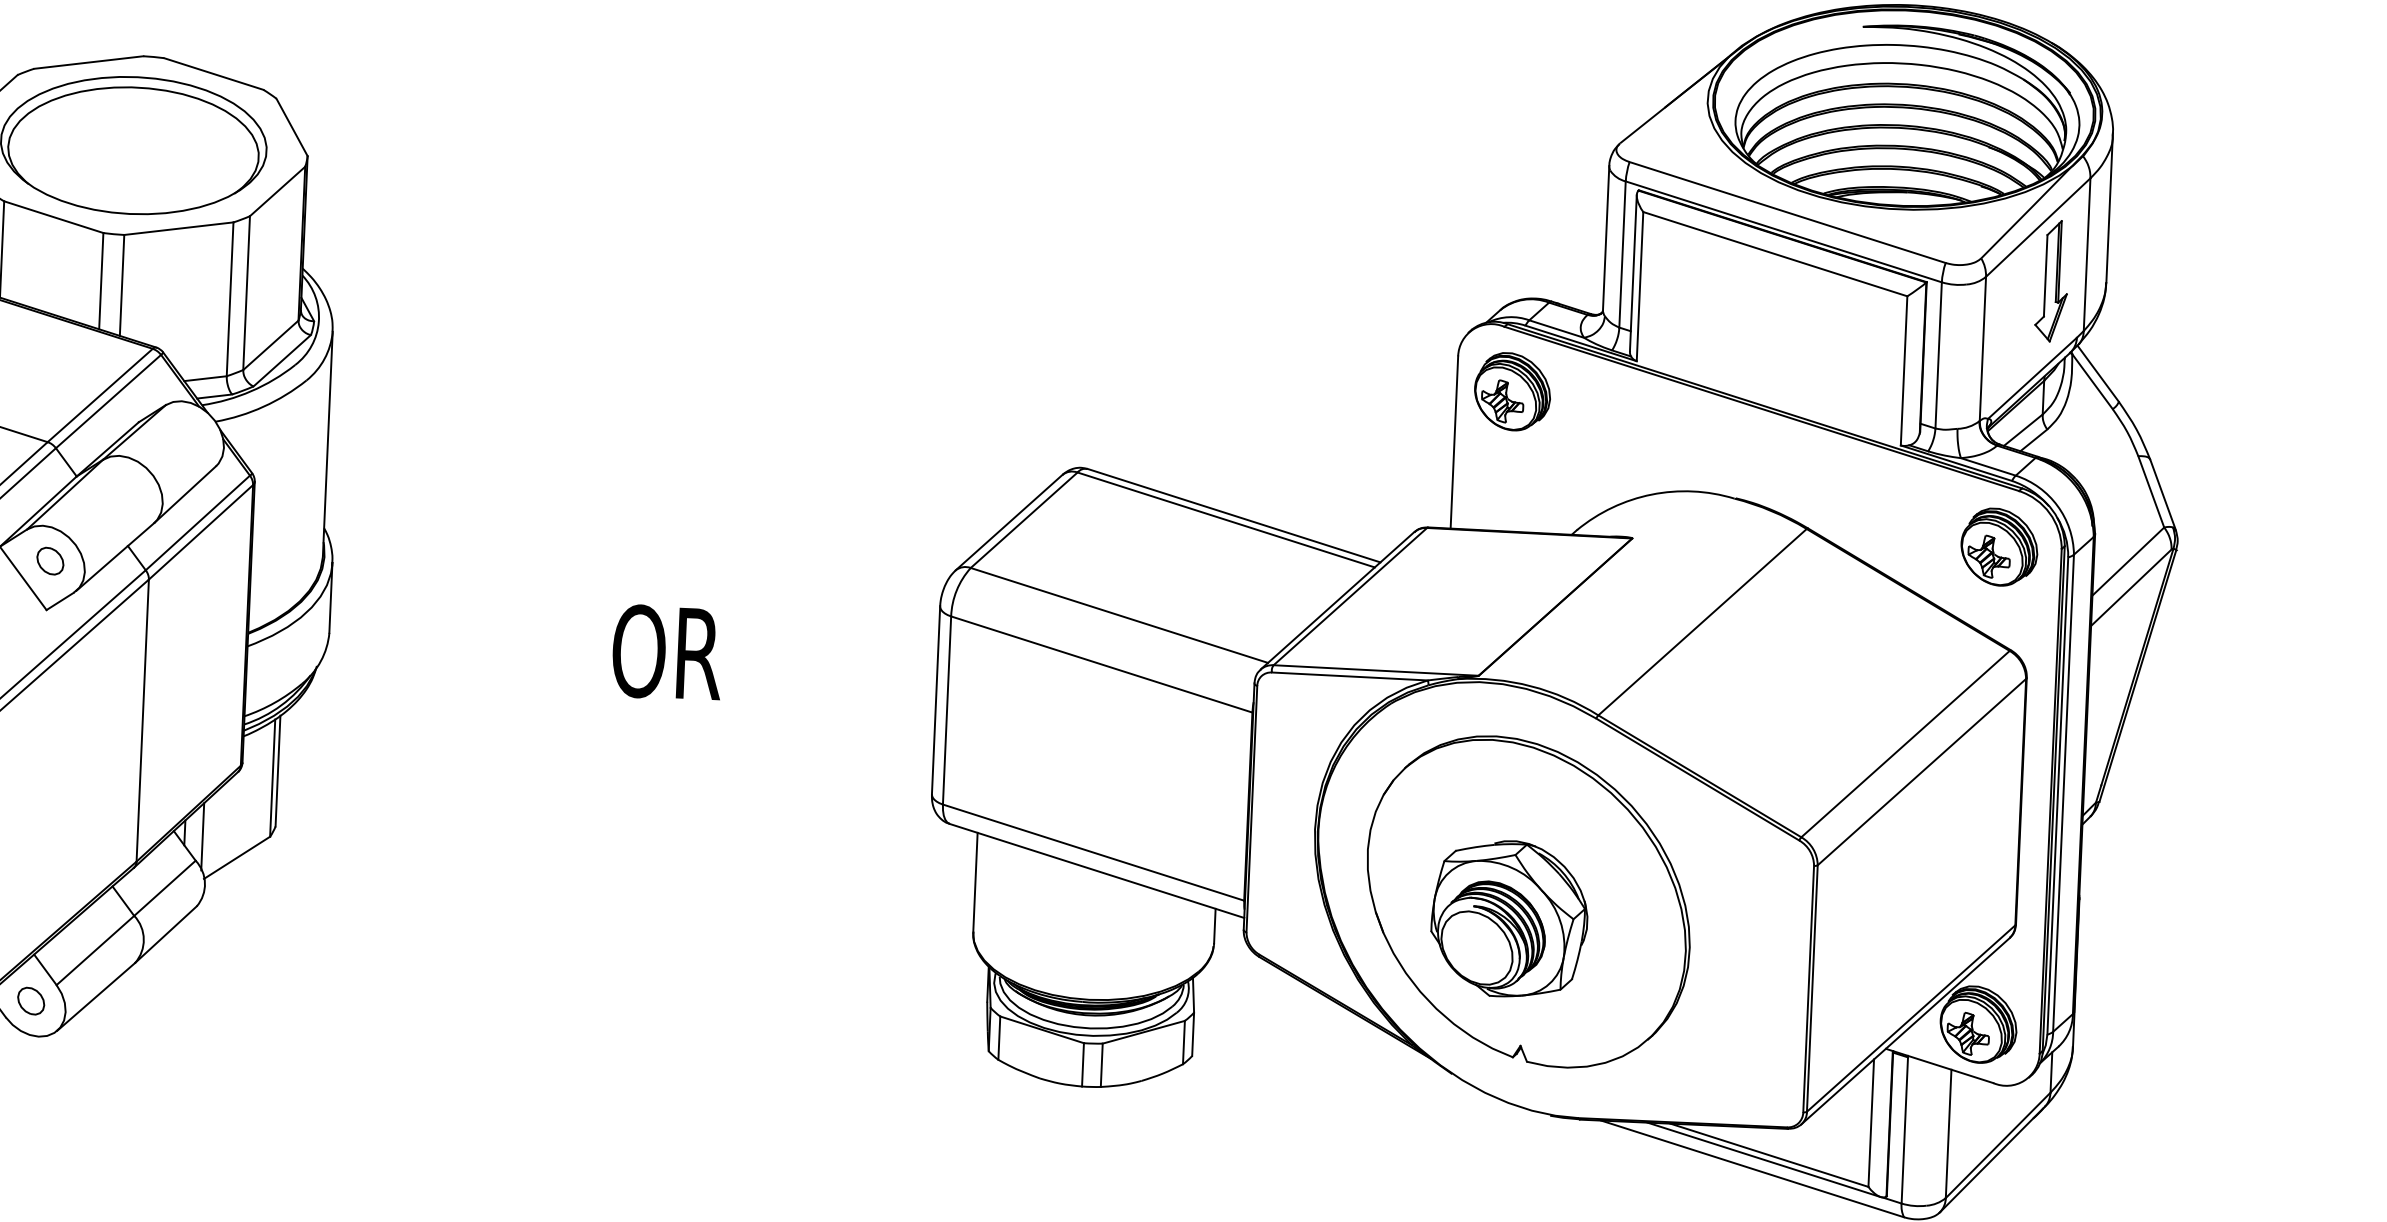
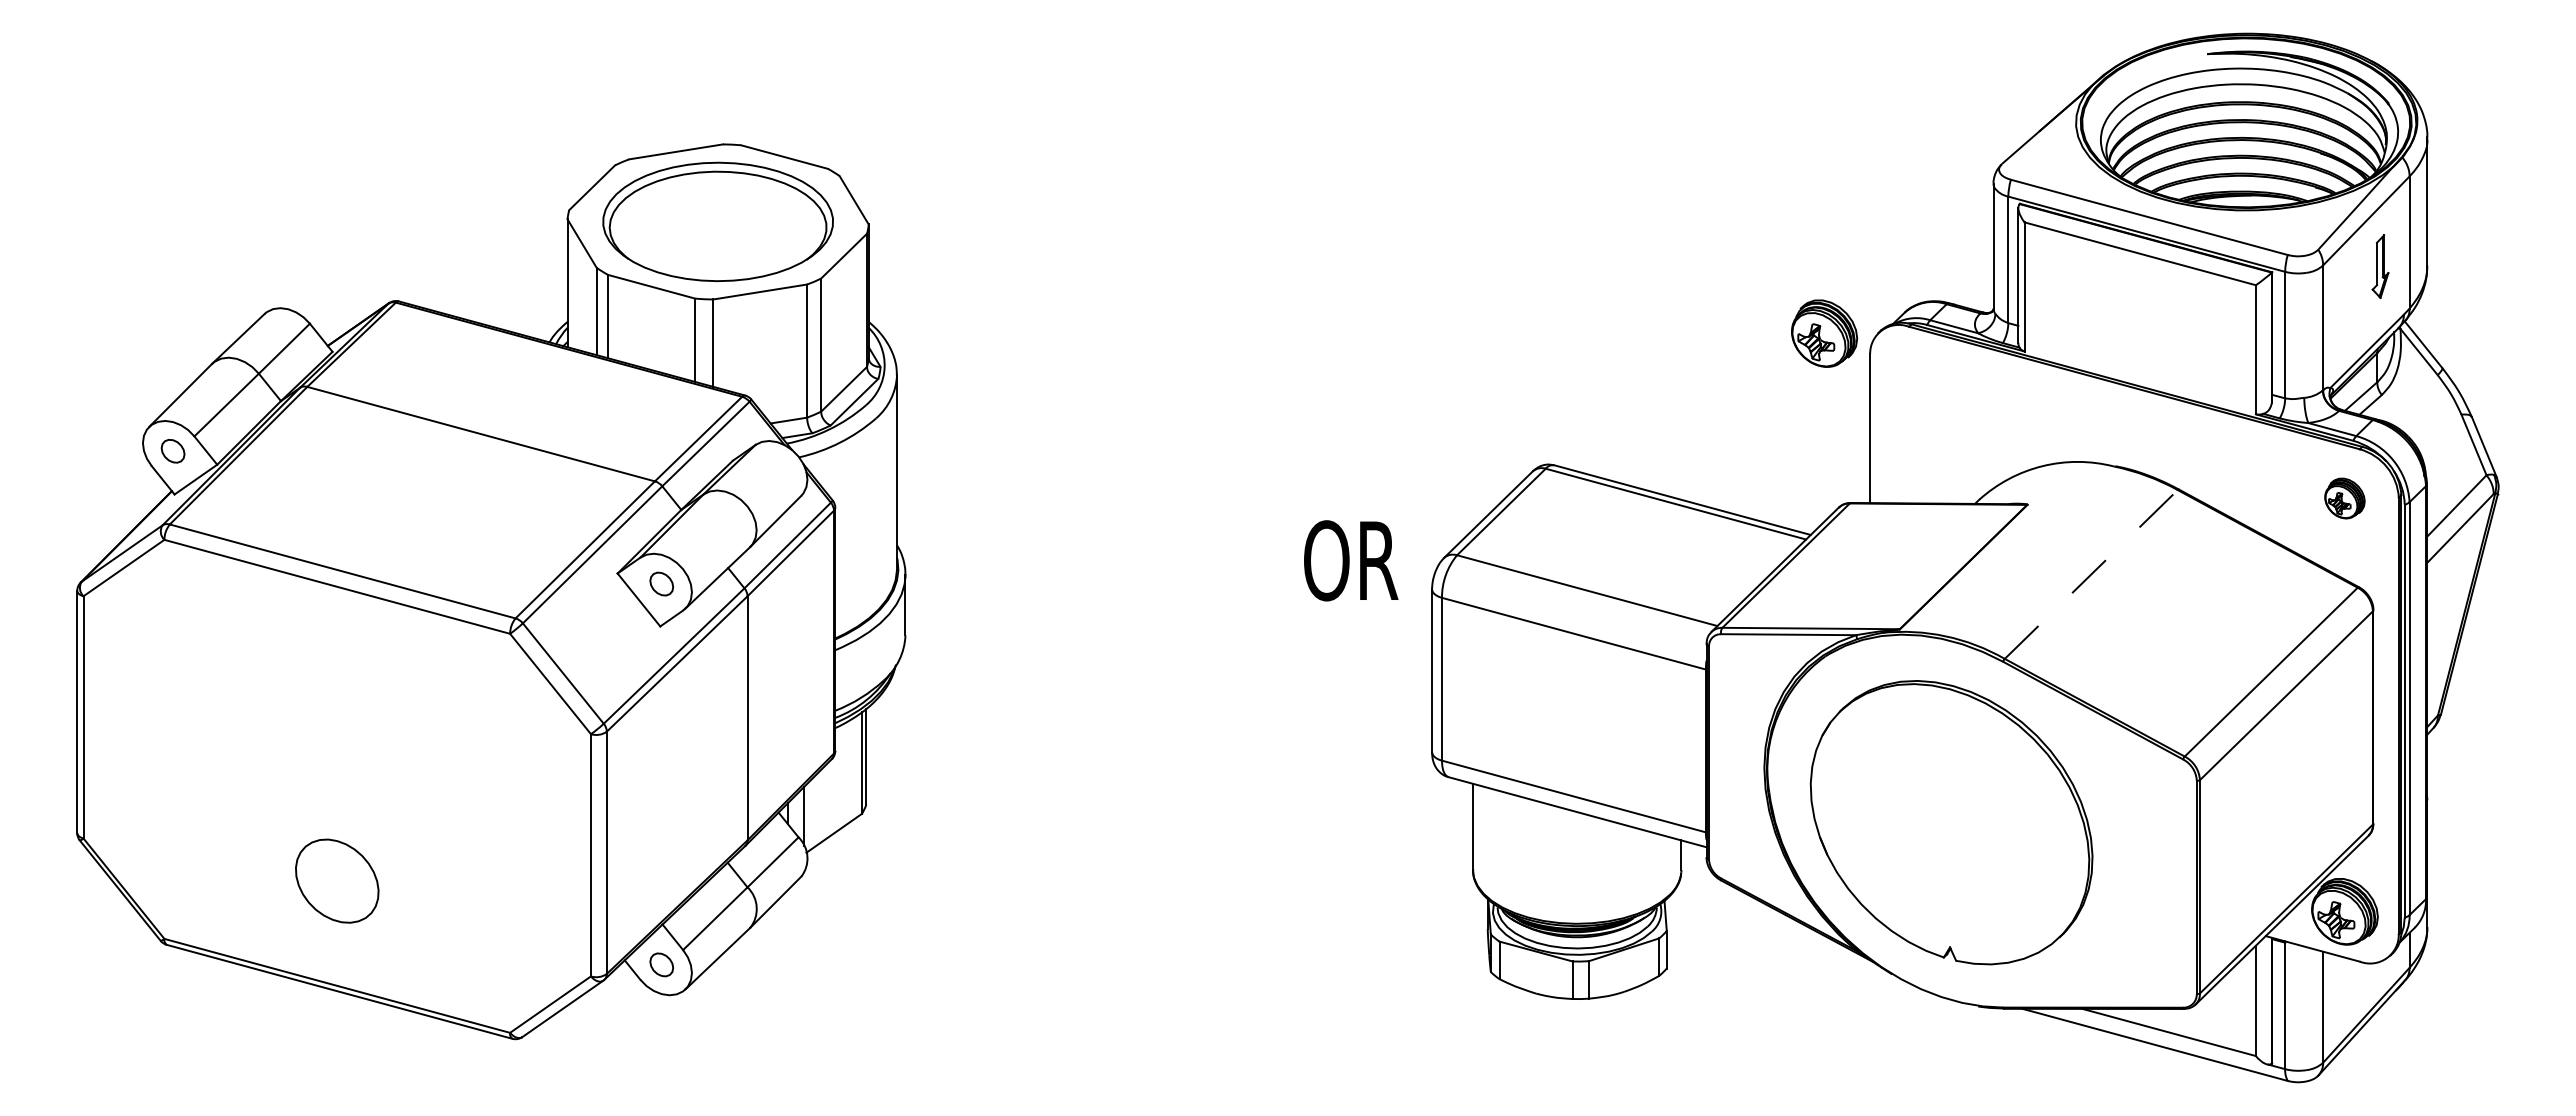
part: (2052, 280) -> (2380, 266), size x0.6
part: (1512, 391) -> (1824, 333), moved
part: (1998, 547) -> (2344, 498), size x0.6
line: (1702, 622) -> (2091, 574), solid -> dashed
text: (667, 652) -> (1351, 560), moved
part: (1509, 918) -> (1935, 837), removed
line: (1763, 1159) -> (2164, 1036), removed

